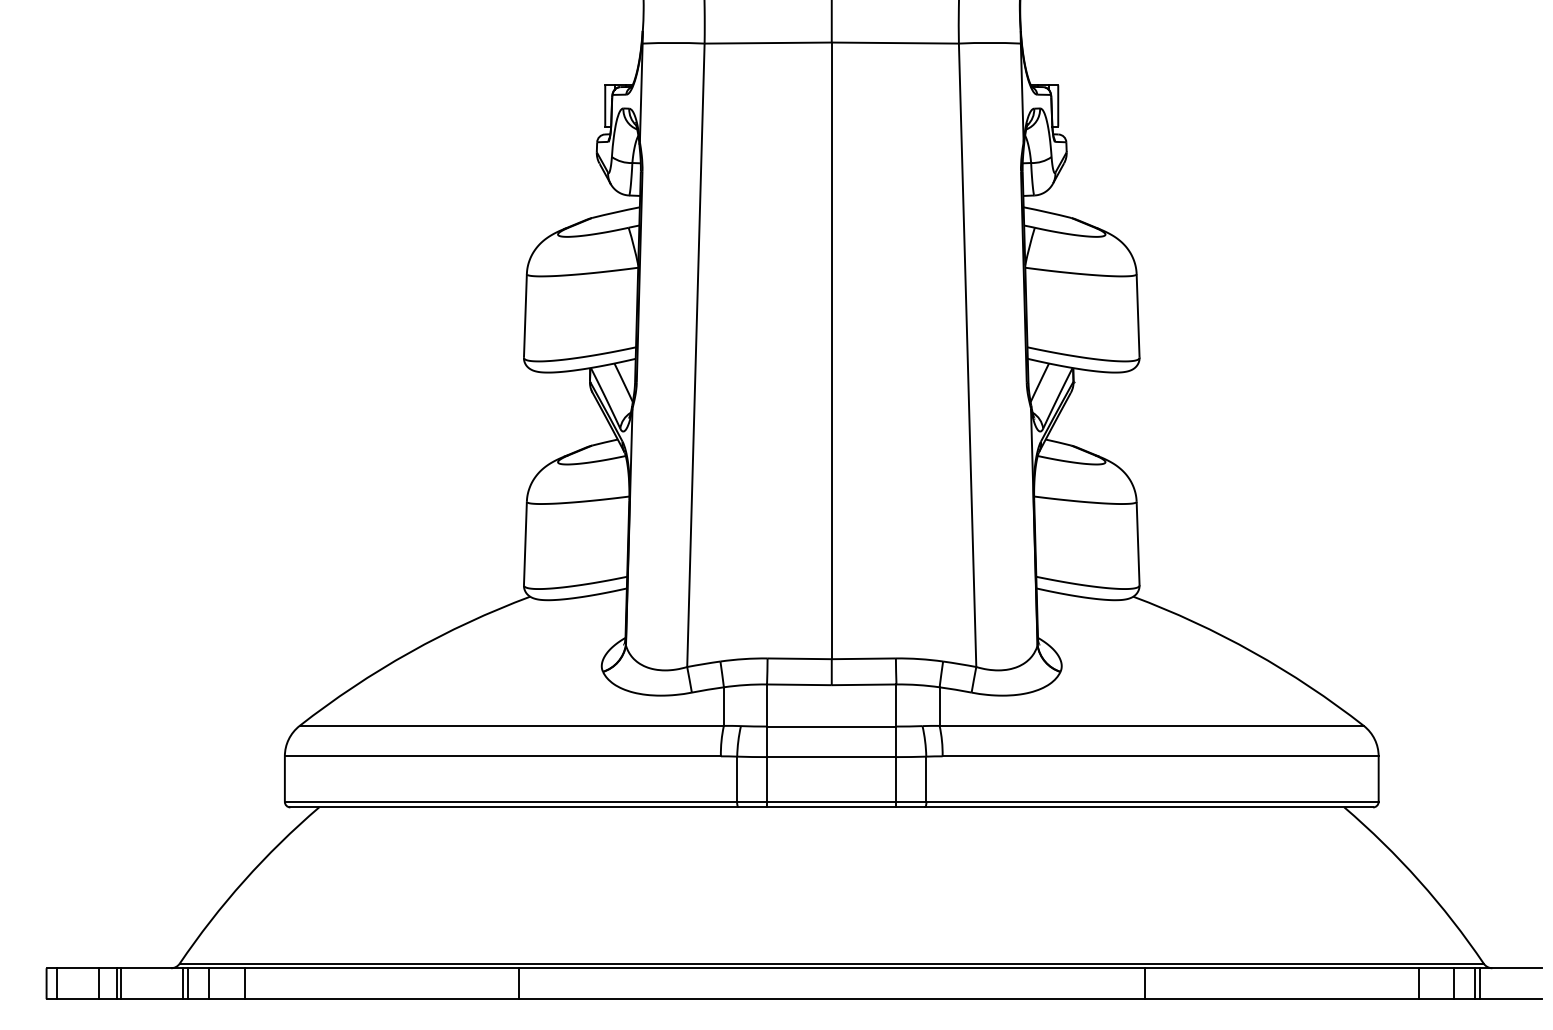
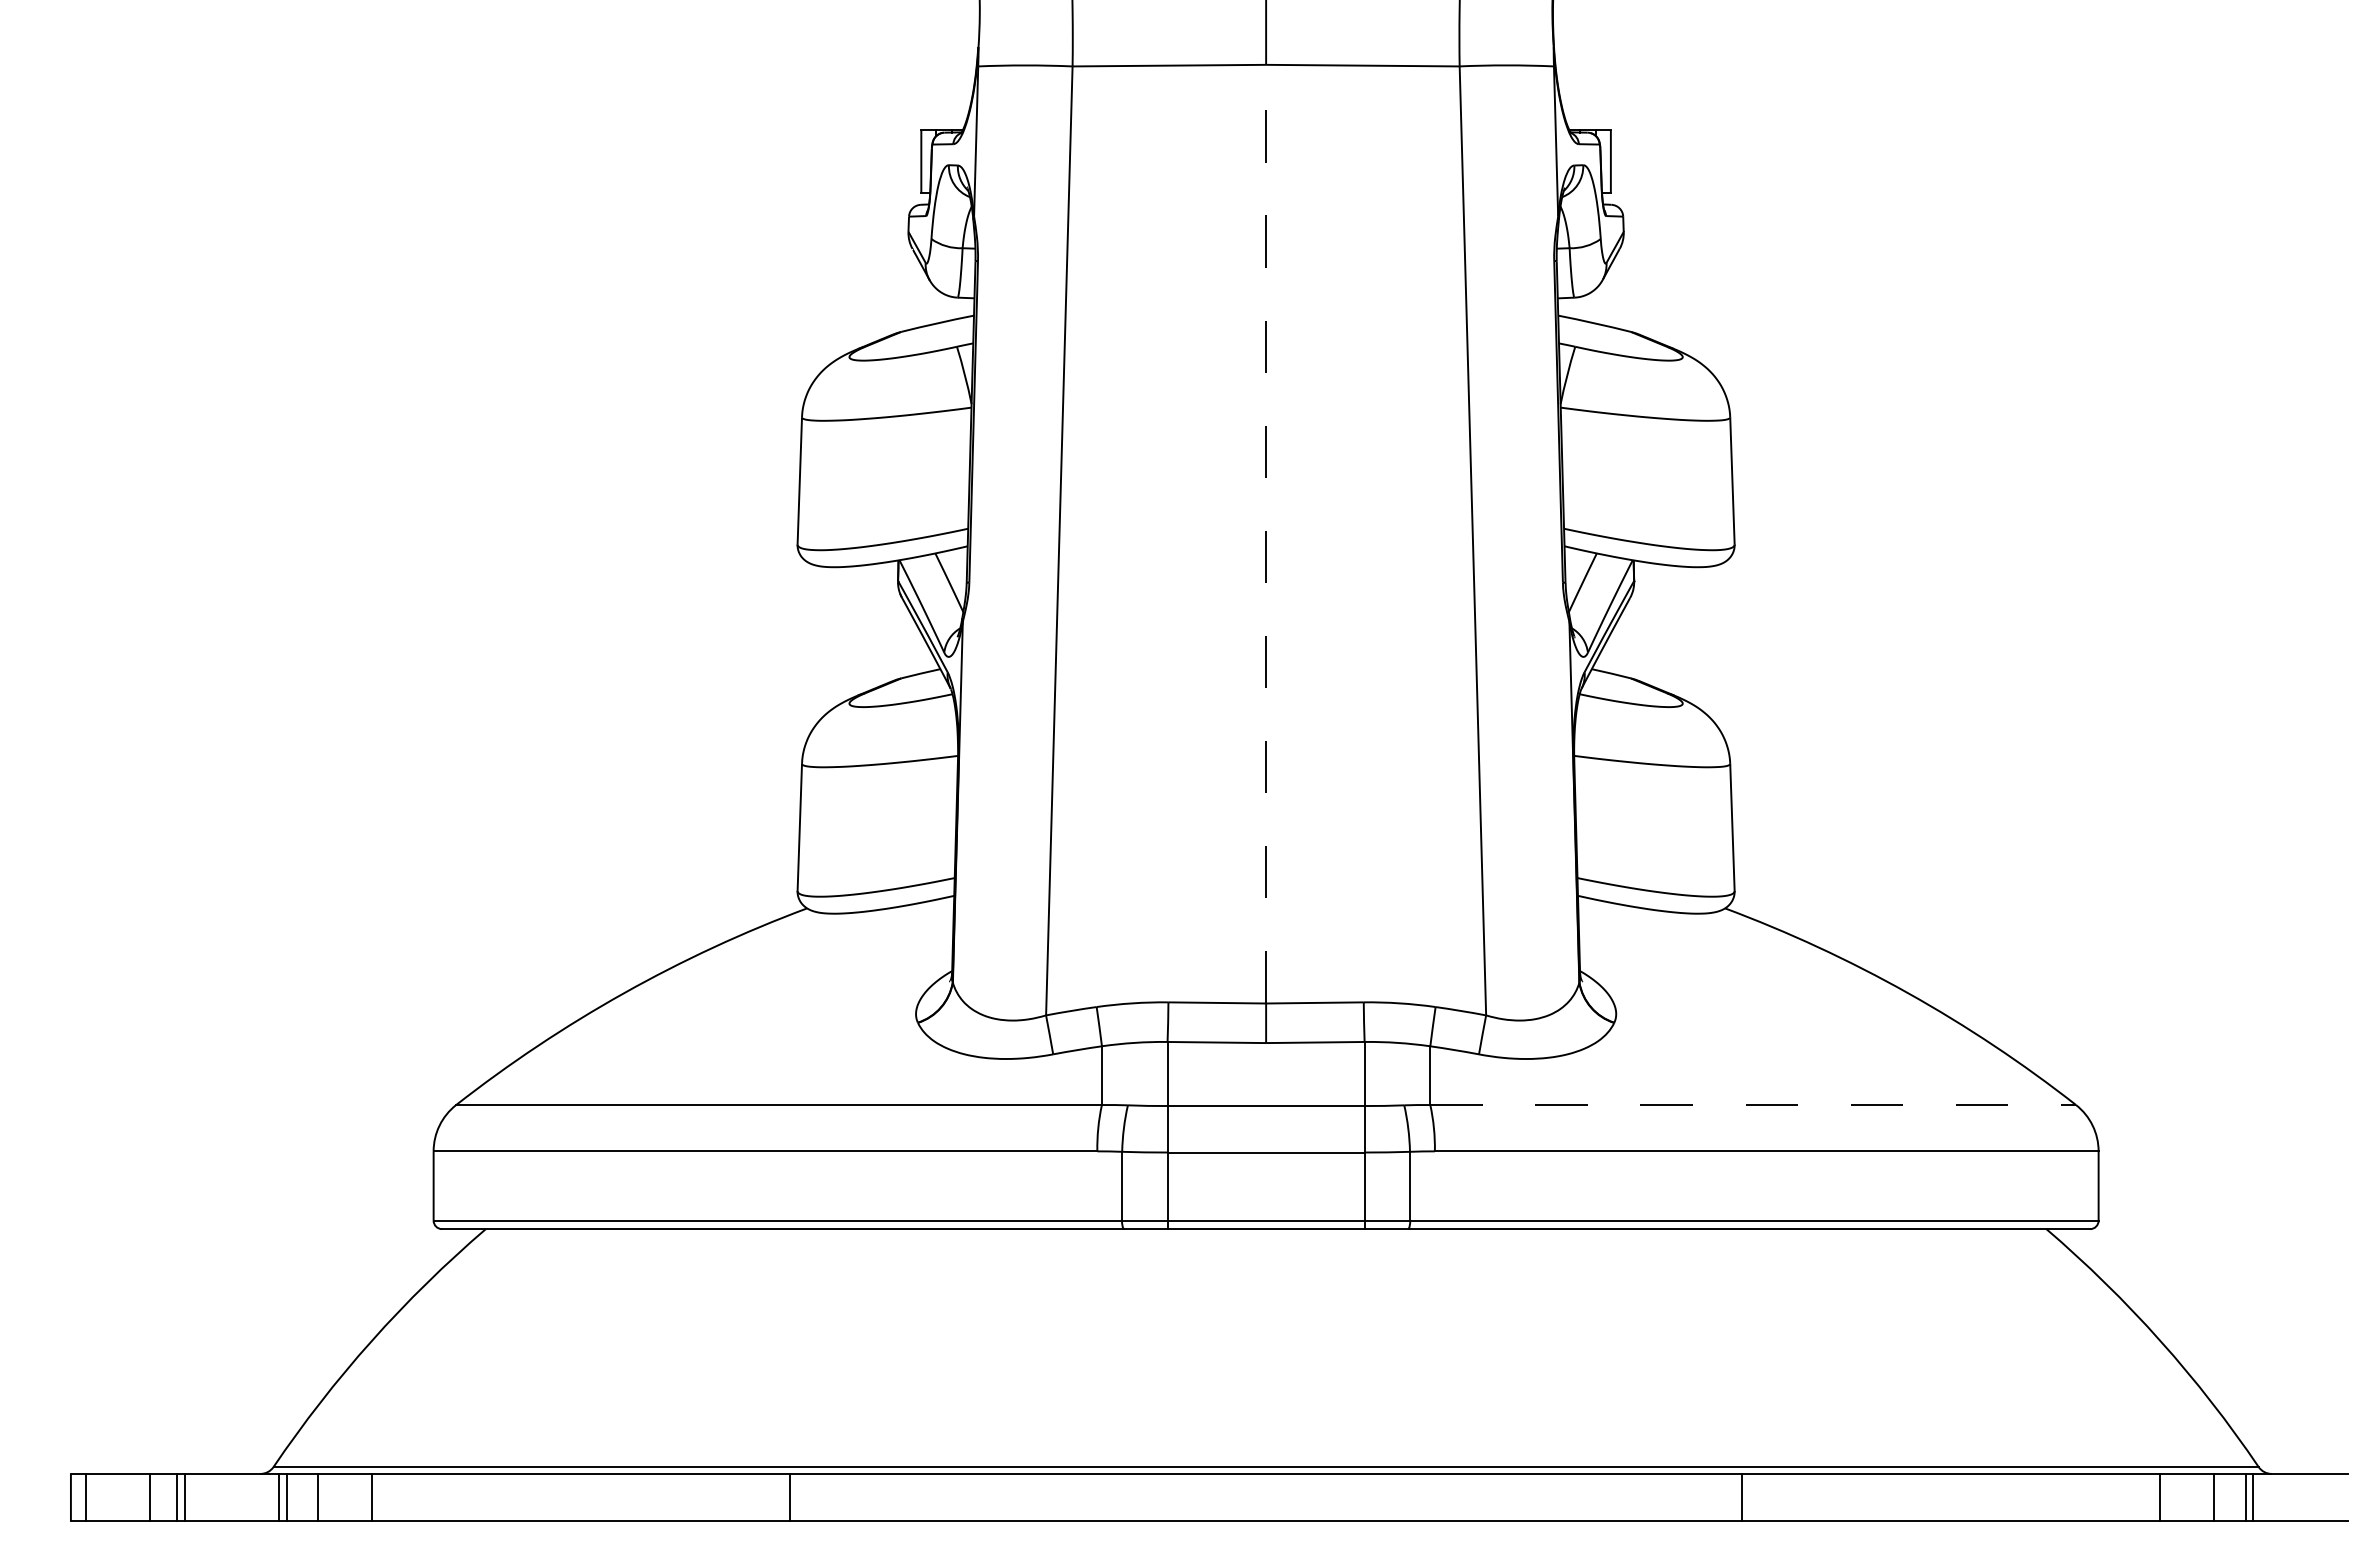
line: (831, 350) -> (1265, 533), solid -> dashed
line: (1152, 725) -> (1754, 1104), solid -> dashed

